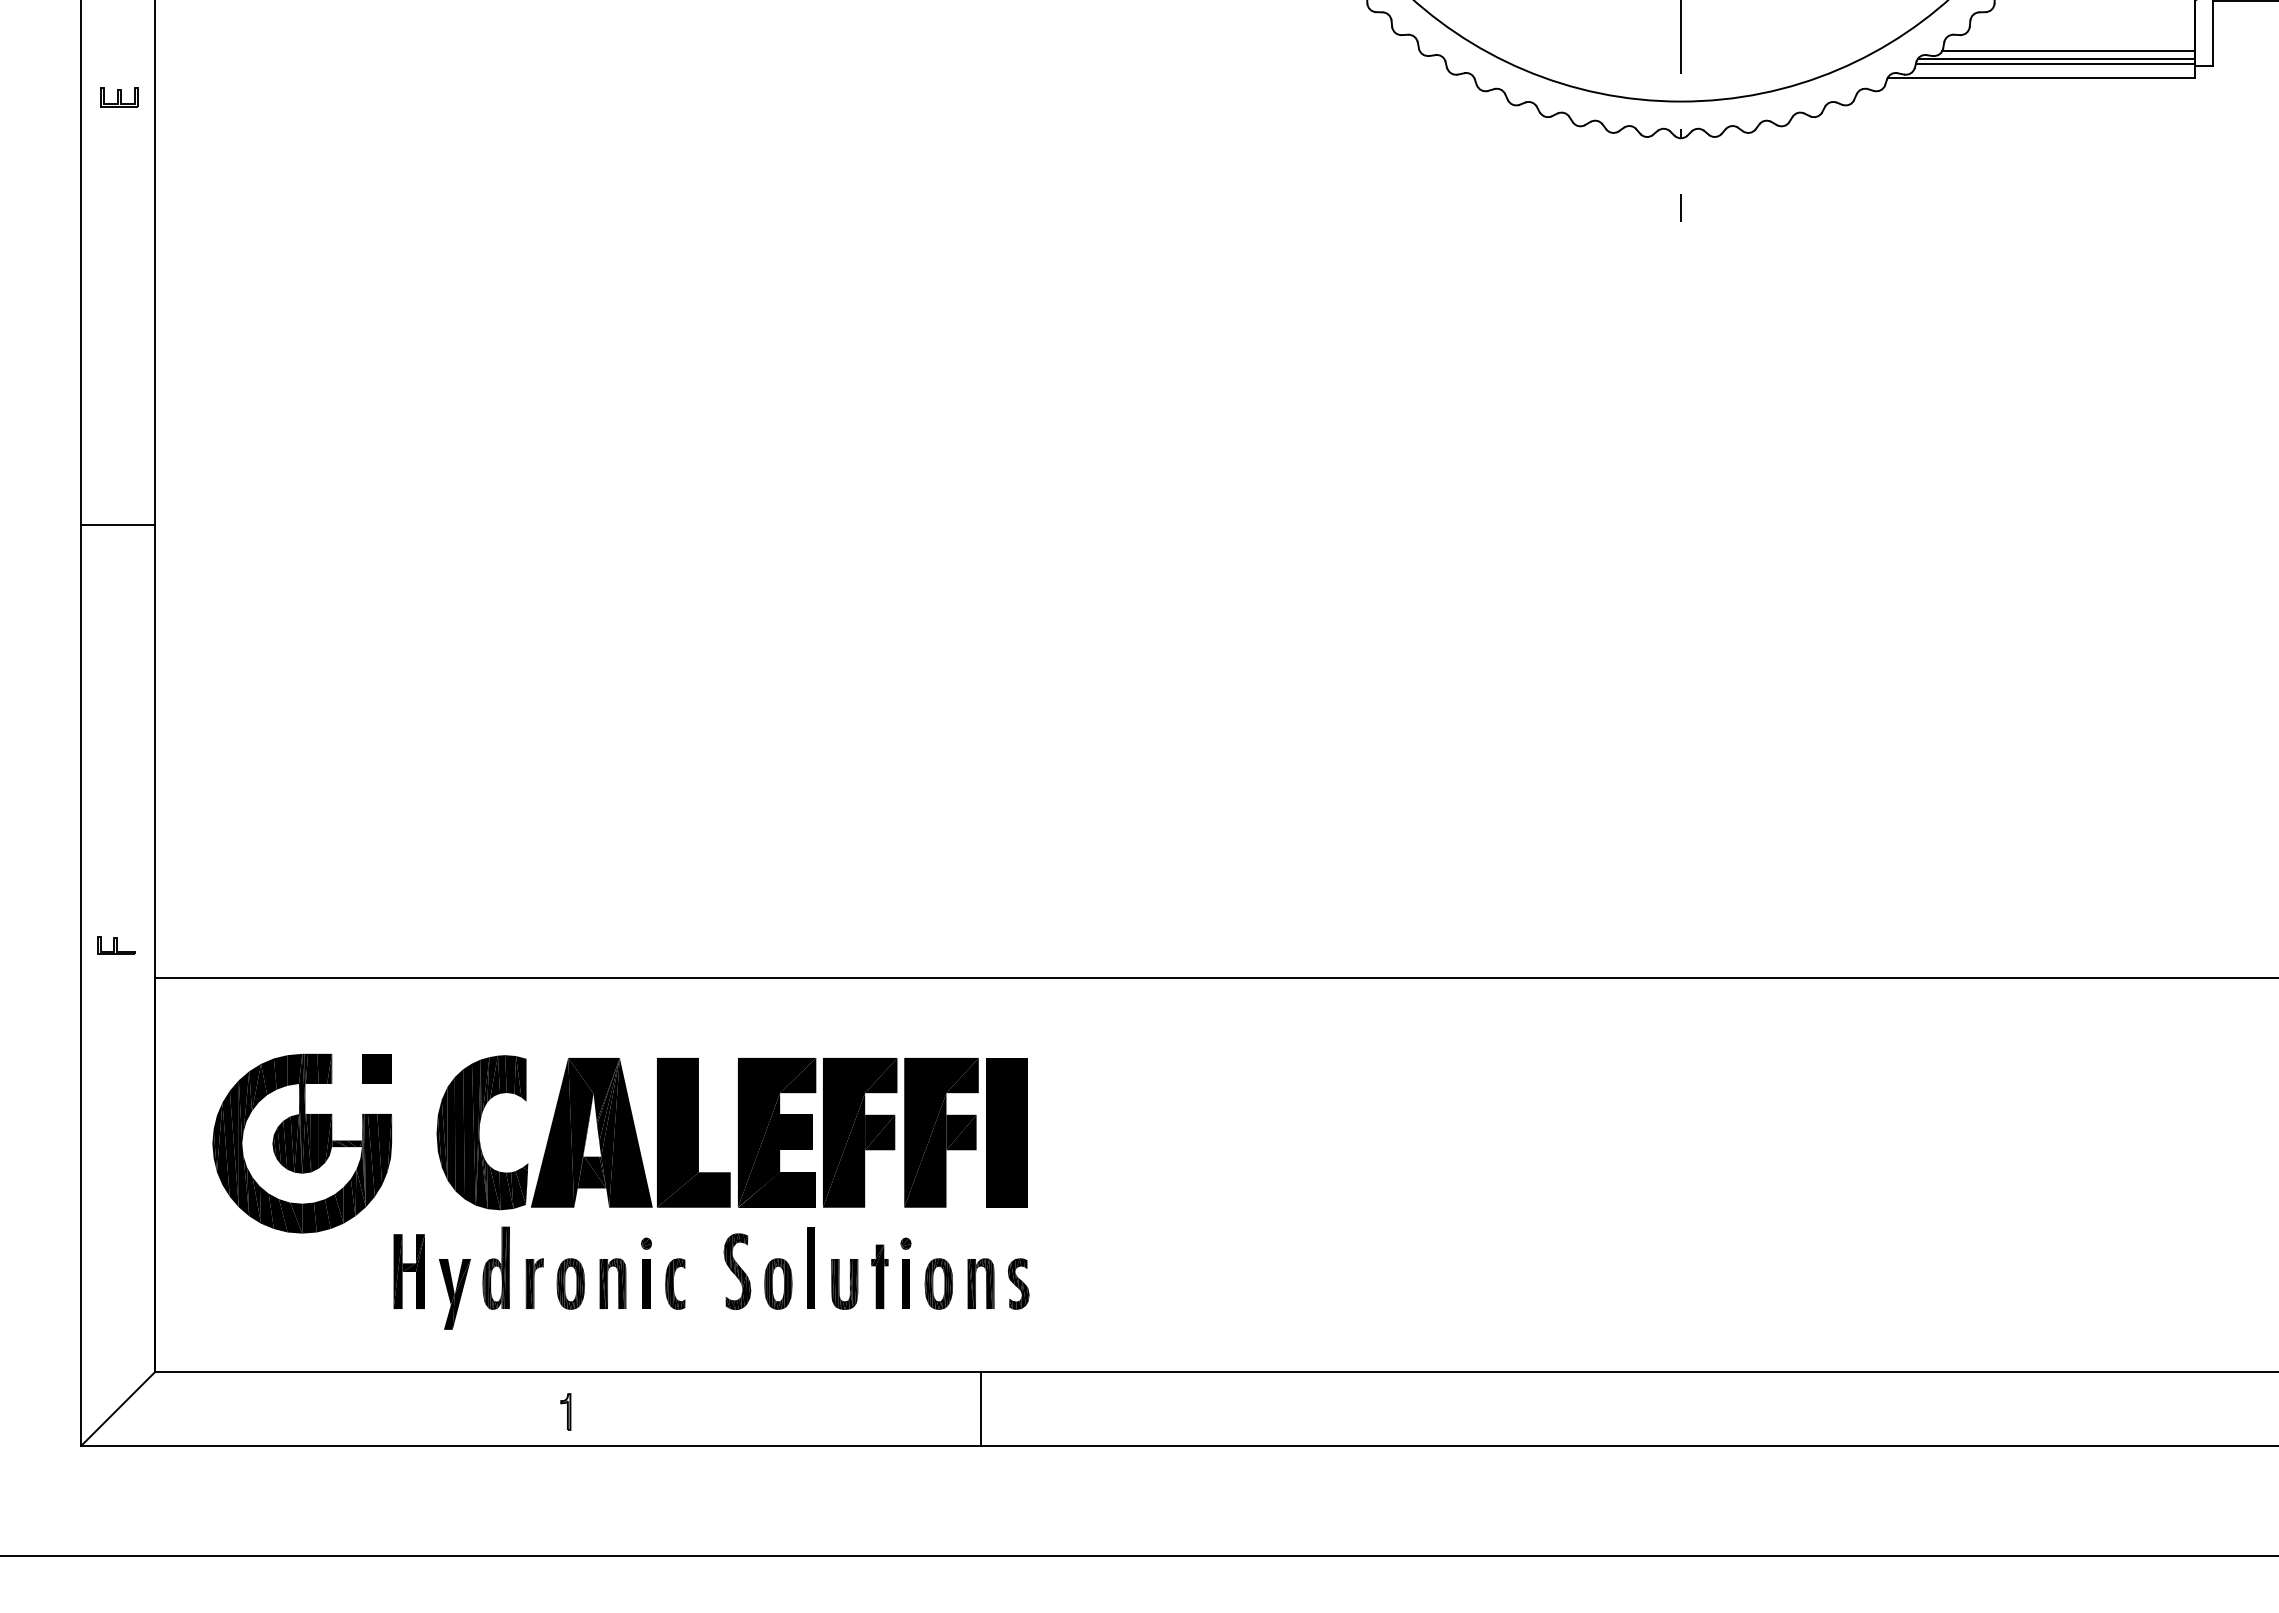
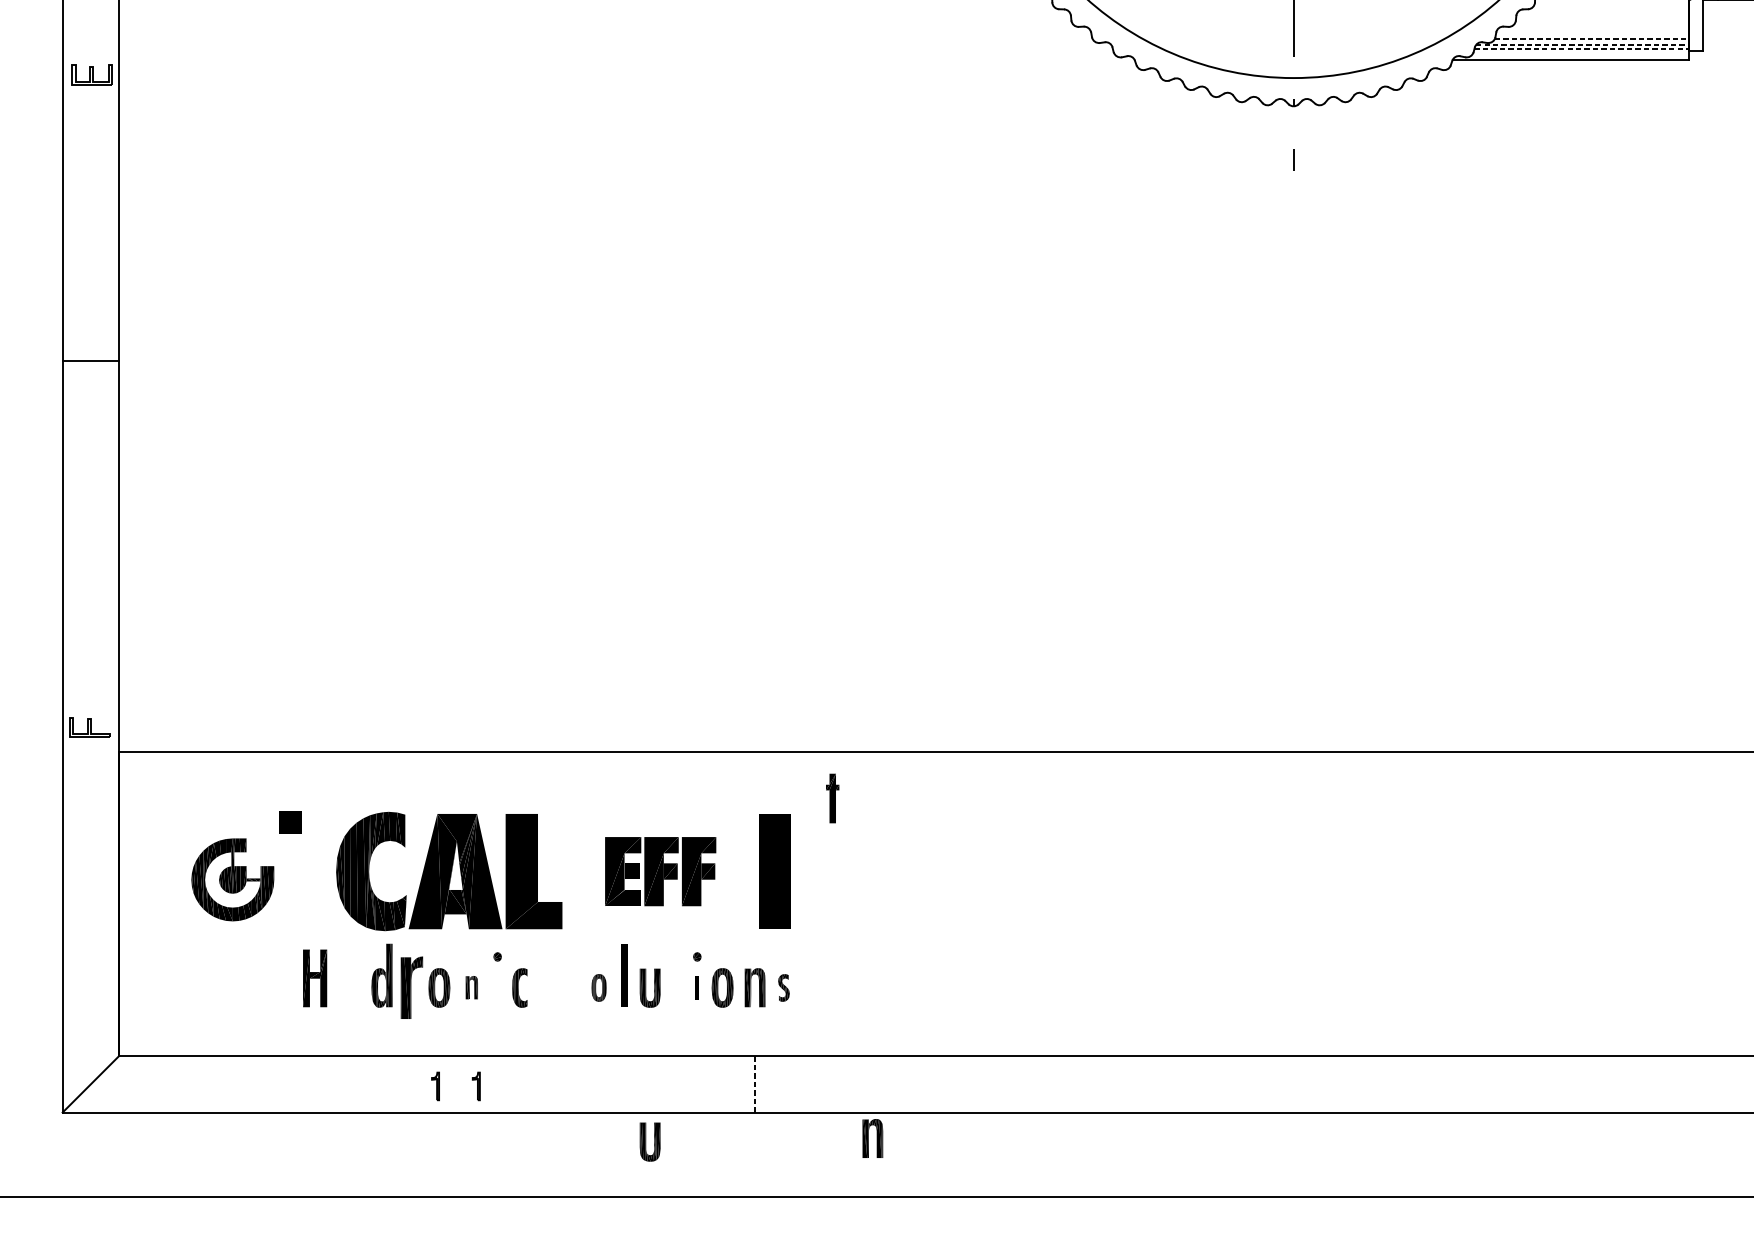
line: (2069, 50) -> (1592, 38), solid -> dashed
line: (2056, 58) -> (1582, 44), solid -> dashed
line: (2055, 64) -> (1581, 49), solid -> dashed
part: (119, 97) -> (92, 74), size x1.4
line: (117, 524) -> (90, 361), moved
part: (116, 945) -> (89, 727), size x1.4
part: (858, 1132) -> (660, 871), size x0.6
part: (302, 1143) -> (232, 879), size x0.6
part: (737, 1271) -> (567, 978), removed
part: (879, 1276) -> (832, 798), moved
part: (534, 1283) -> (411, 987), size x1.6
part: (612, 1283) -> (471, 987), size x0.6
part: (646, 1283) -> (497, 987), removed
part: (778, 1283) -> (599, 987), size x0.7
part: (905, 1283) -> (696, 987), size x0.6
part: (1018, 1283) -> (783, 987), size x0.7
part: (454, 1294) -> (349, 996), removed
line: (981, 1409) -> (755, 1084), solid -> dashed
part: (618, 1411) -> (476, 1086), added
part: (1133, 1479) -> (872, 1138), added
part: (844, 1484) -> (649, 1142), added

